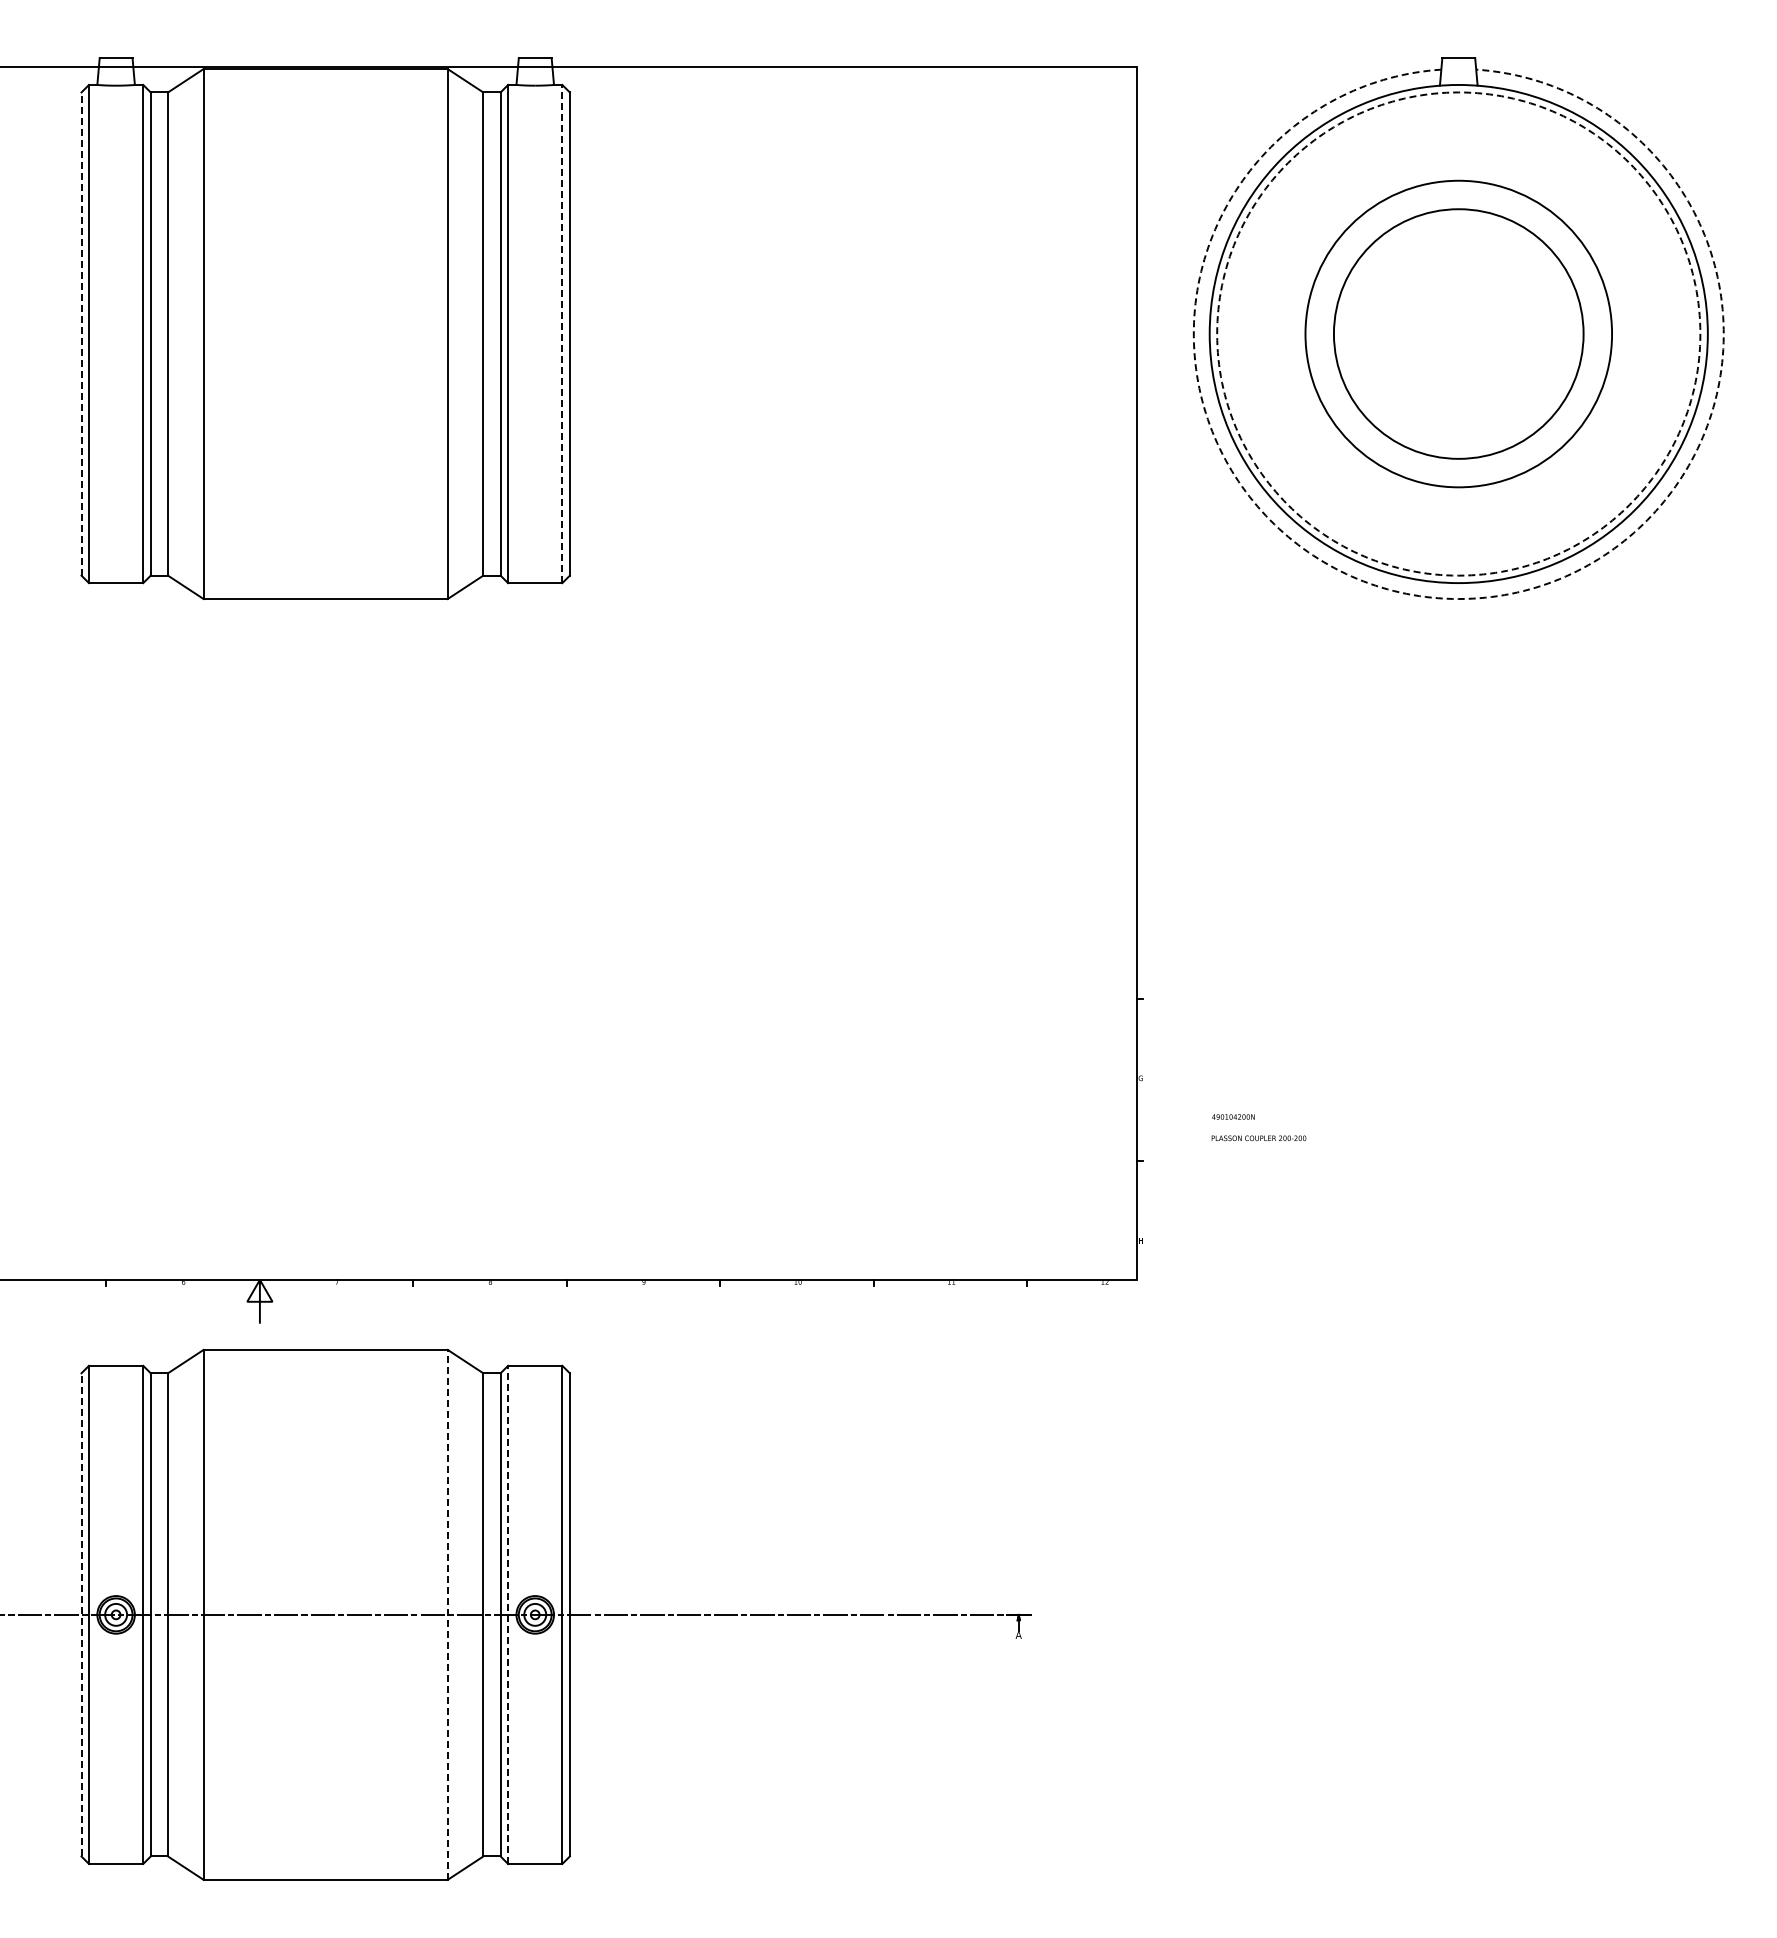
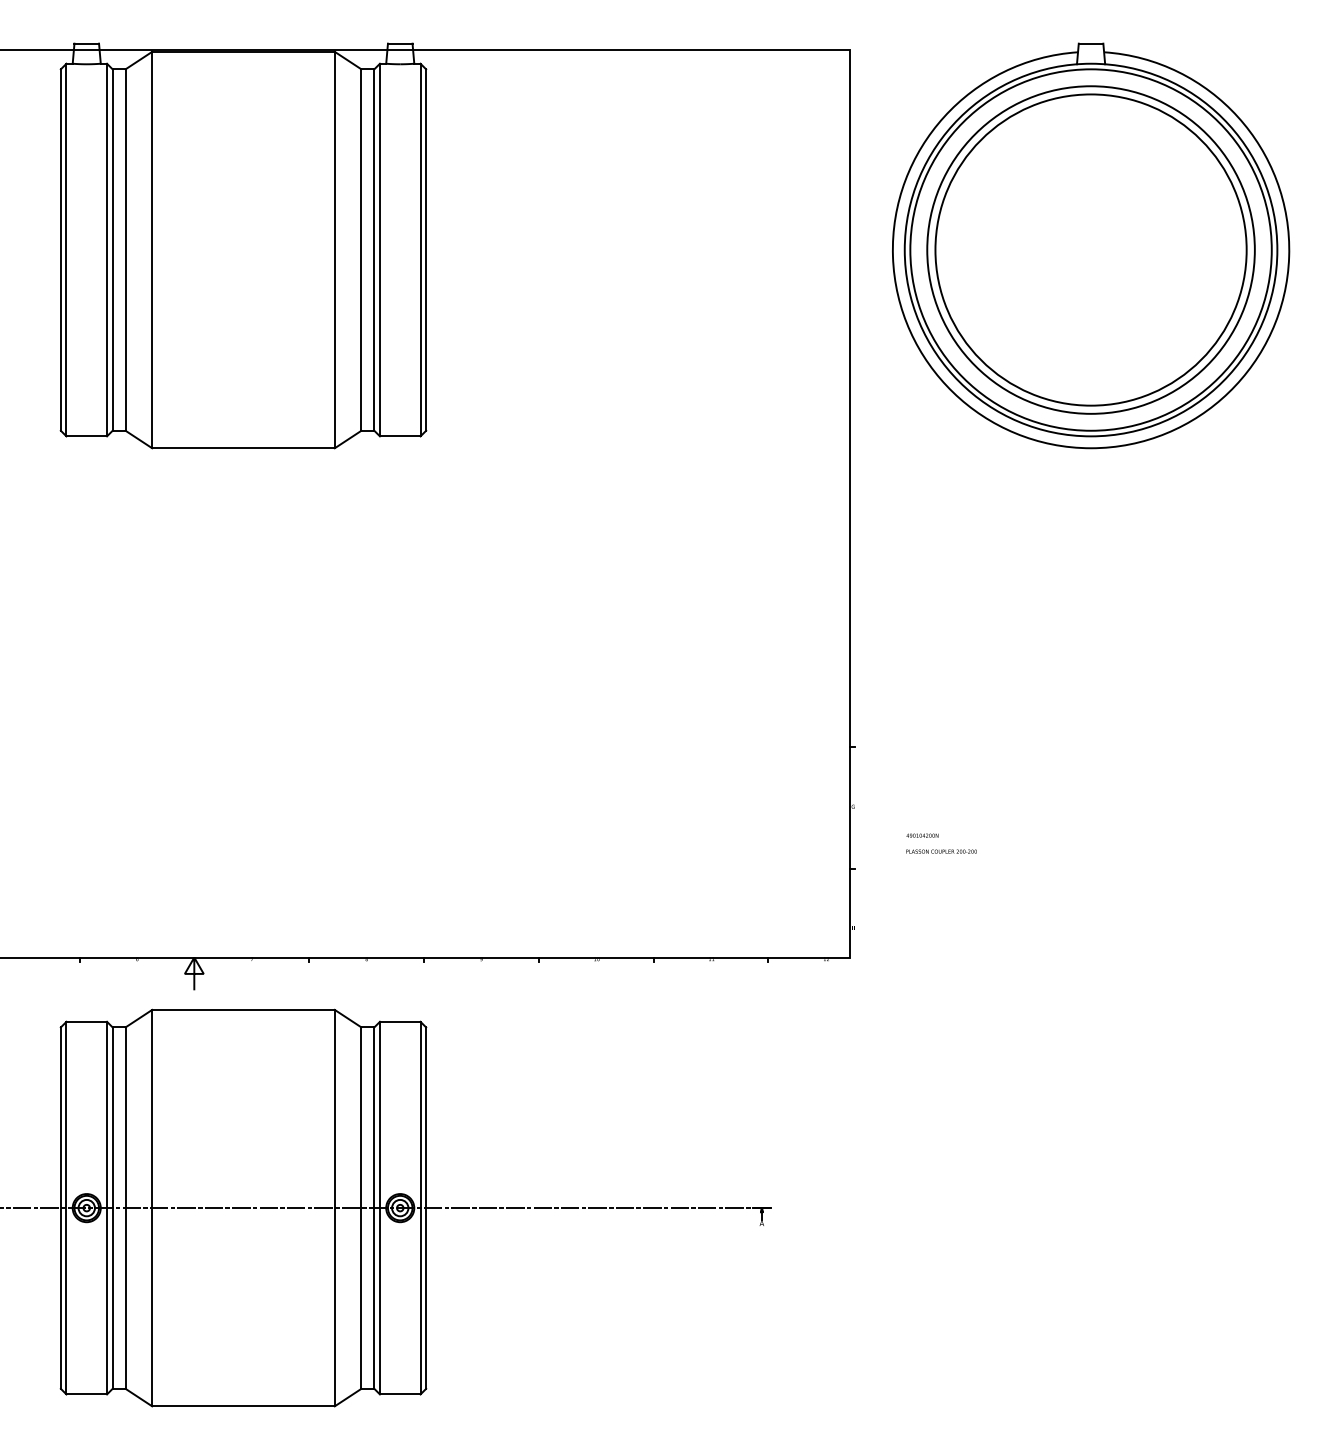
line: (562, 333) -> (420, 249), dashed -> solid
circle: (1458, 333) -> (1090, 249), dashed -> solid
line: (81, 334) -> (60, 250), dashed -> solid
circle: (1458, 334) -> (1090, 250), size x1.43
circle: (1458, 334) -> (1090, 250), size x1.67
arc: (1458, 599) -> (1090, 448), dashed -> solid
line: (81, 1614) -> (60, 1207), dashed -> solid
line: (447, 1614) -> (334, 1207), dashed -> solid
line: (508, 1614) -> (380, 1207), dashed -> solid

